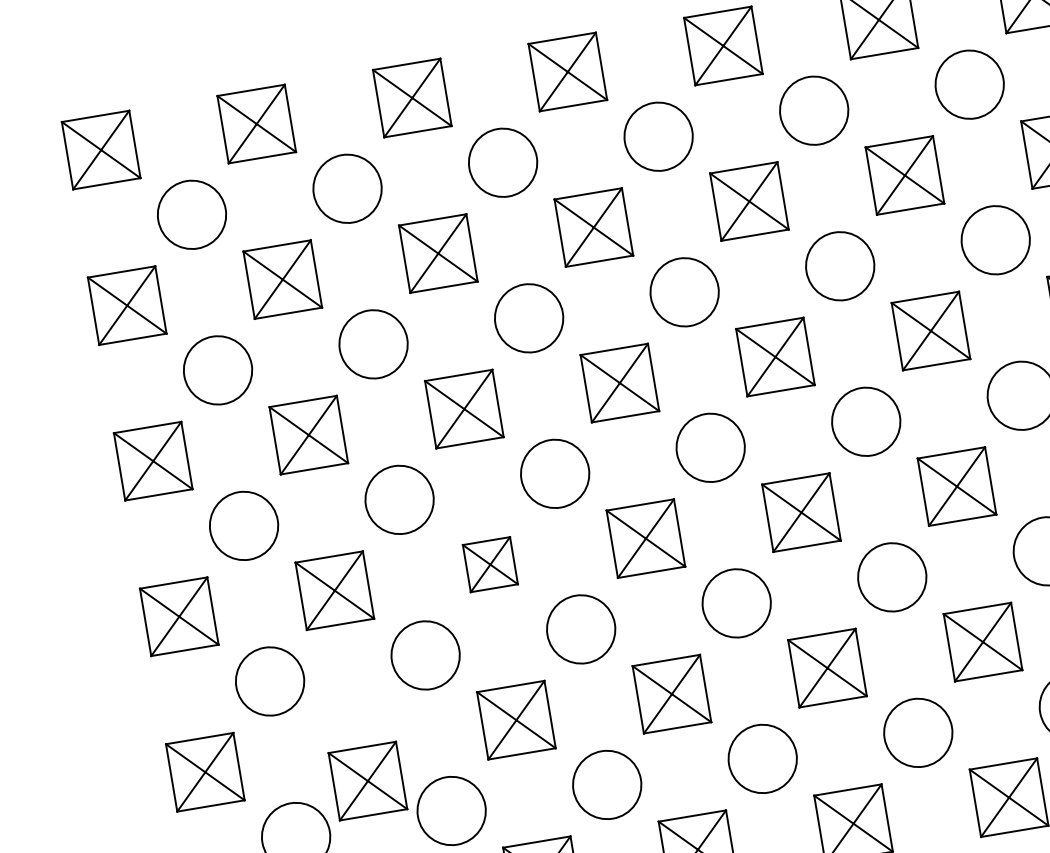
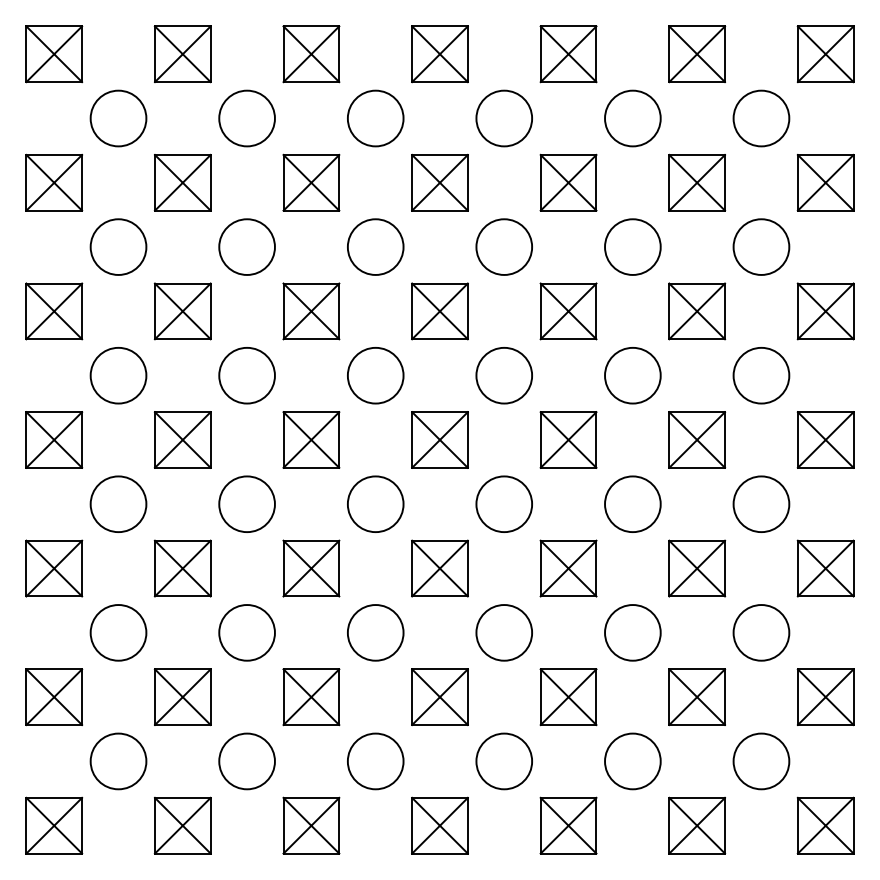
part: (490, 564) -> (311, 439), size x1.43
part: (367, 781) -> (182, 568), moved

